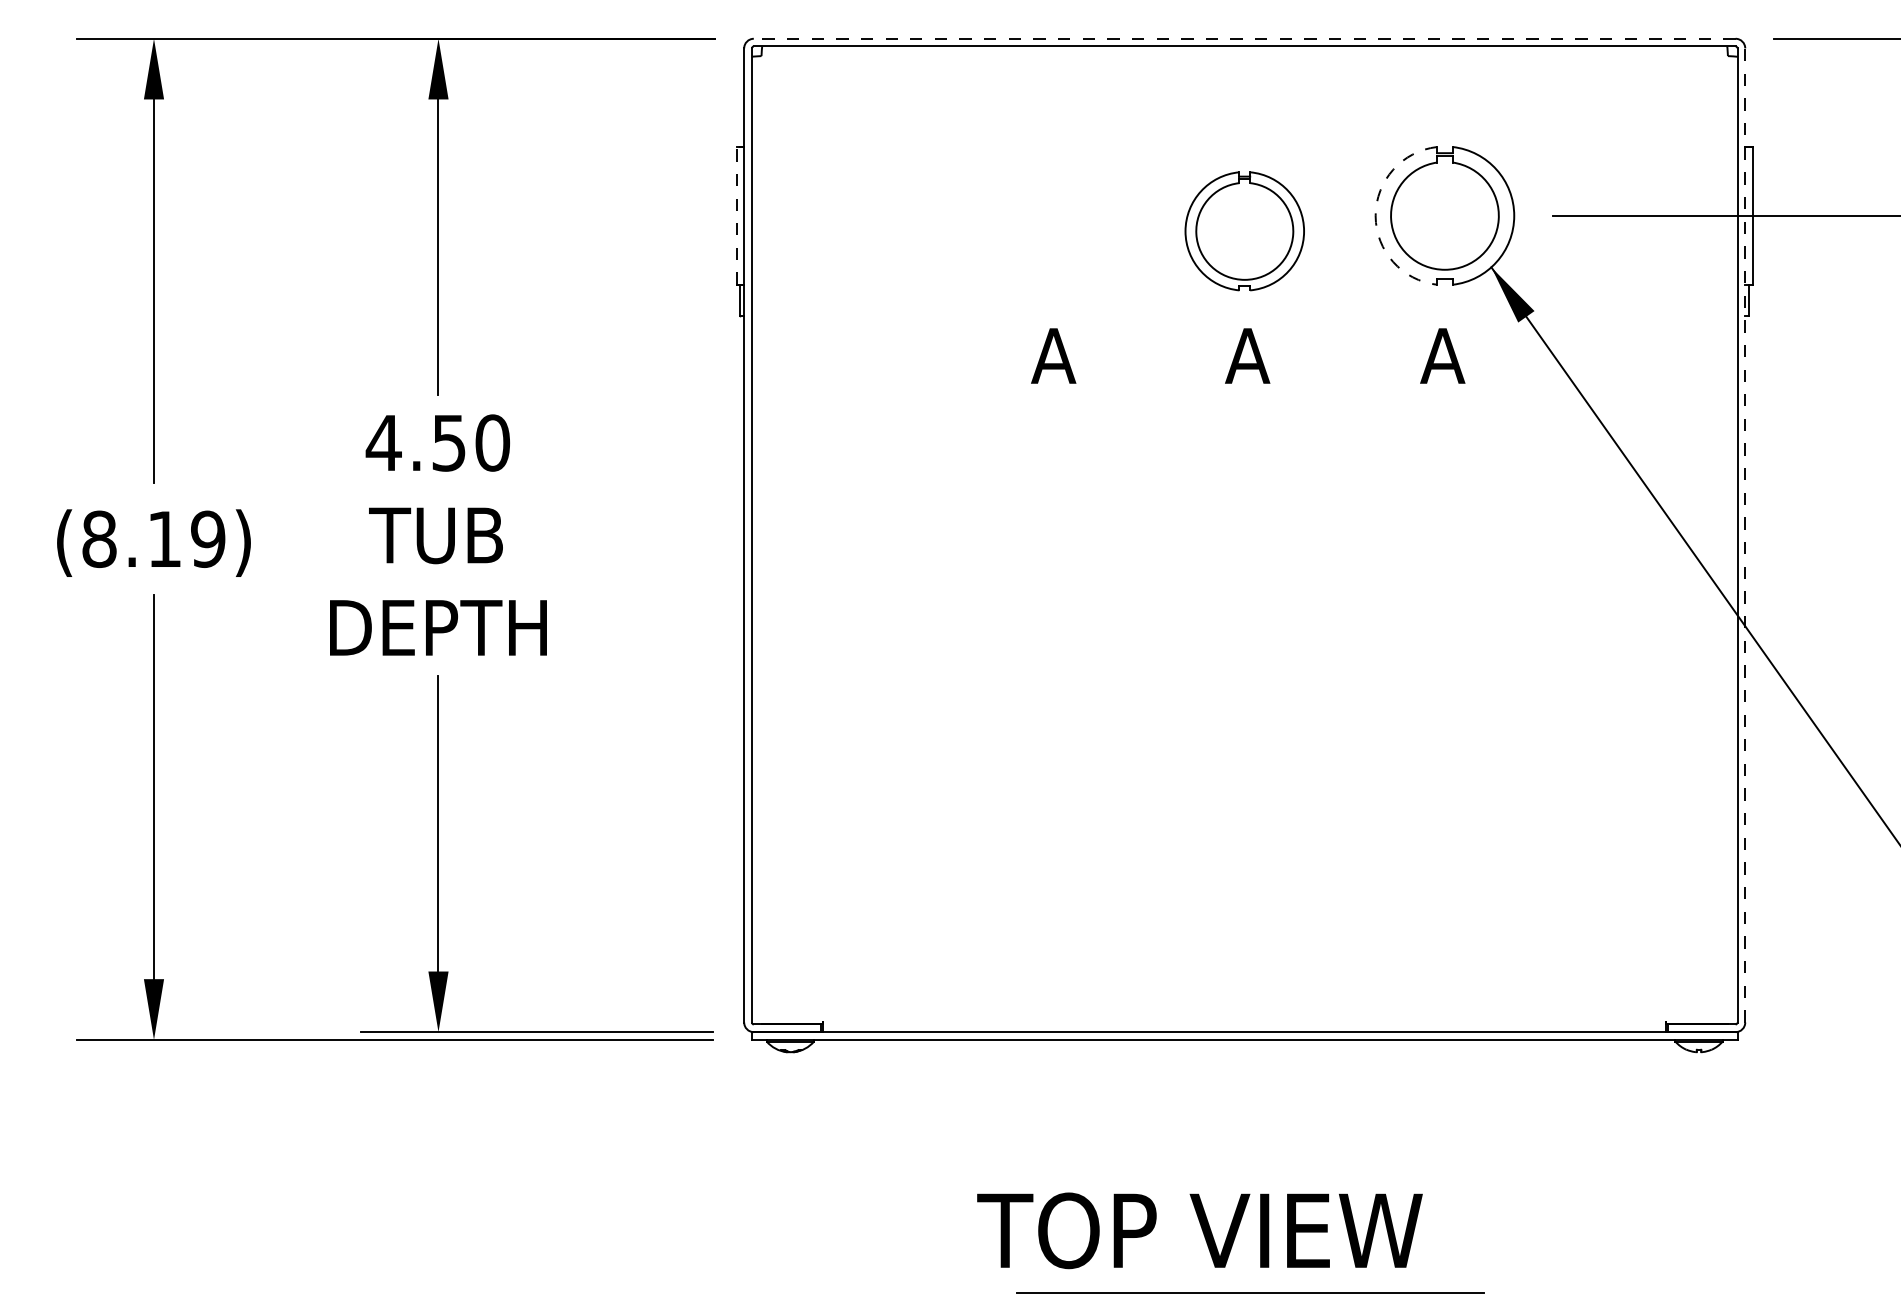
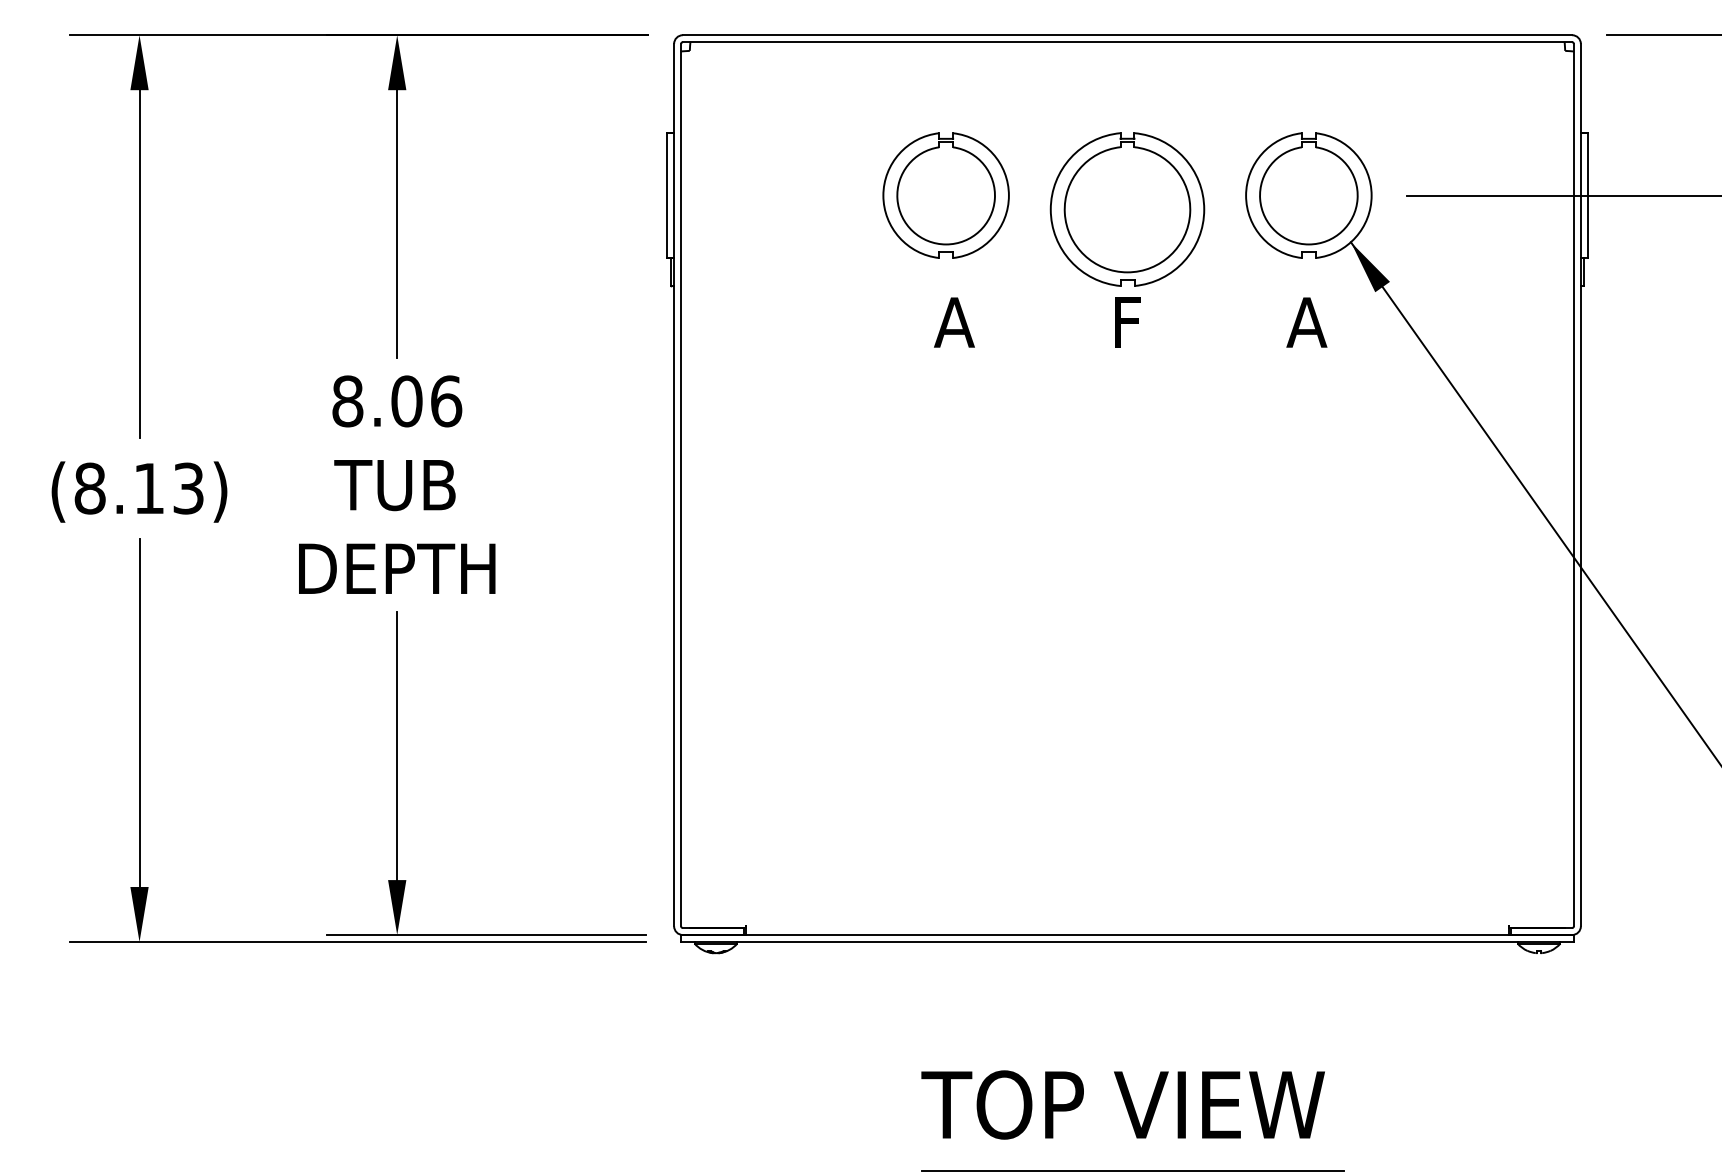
line: (1244, 38) -> (1127, 34), dashed -> solid
line: (736, 215) -> (667, 195), dashed -> solid
part: (1044, 215) -> (946, 195), added
arc: (1375, 215) -> (1245, 195), dashed -> solid
part: (1244, 231) -> (1127, 209), size x1.43
text: (1247, 355) -> (1130, 322), A -> F
text: (437, 442) -> (396, 400), 4.50 -> 8.06
line: (1745, 534) -> (1581, 484), dashed -> solid
text: (208, 538) -> (188, 487), (8.19) -> (8.13)
text: (1199, 1230) -> (1122, 1104), moved

